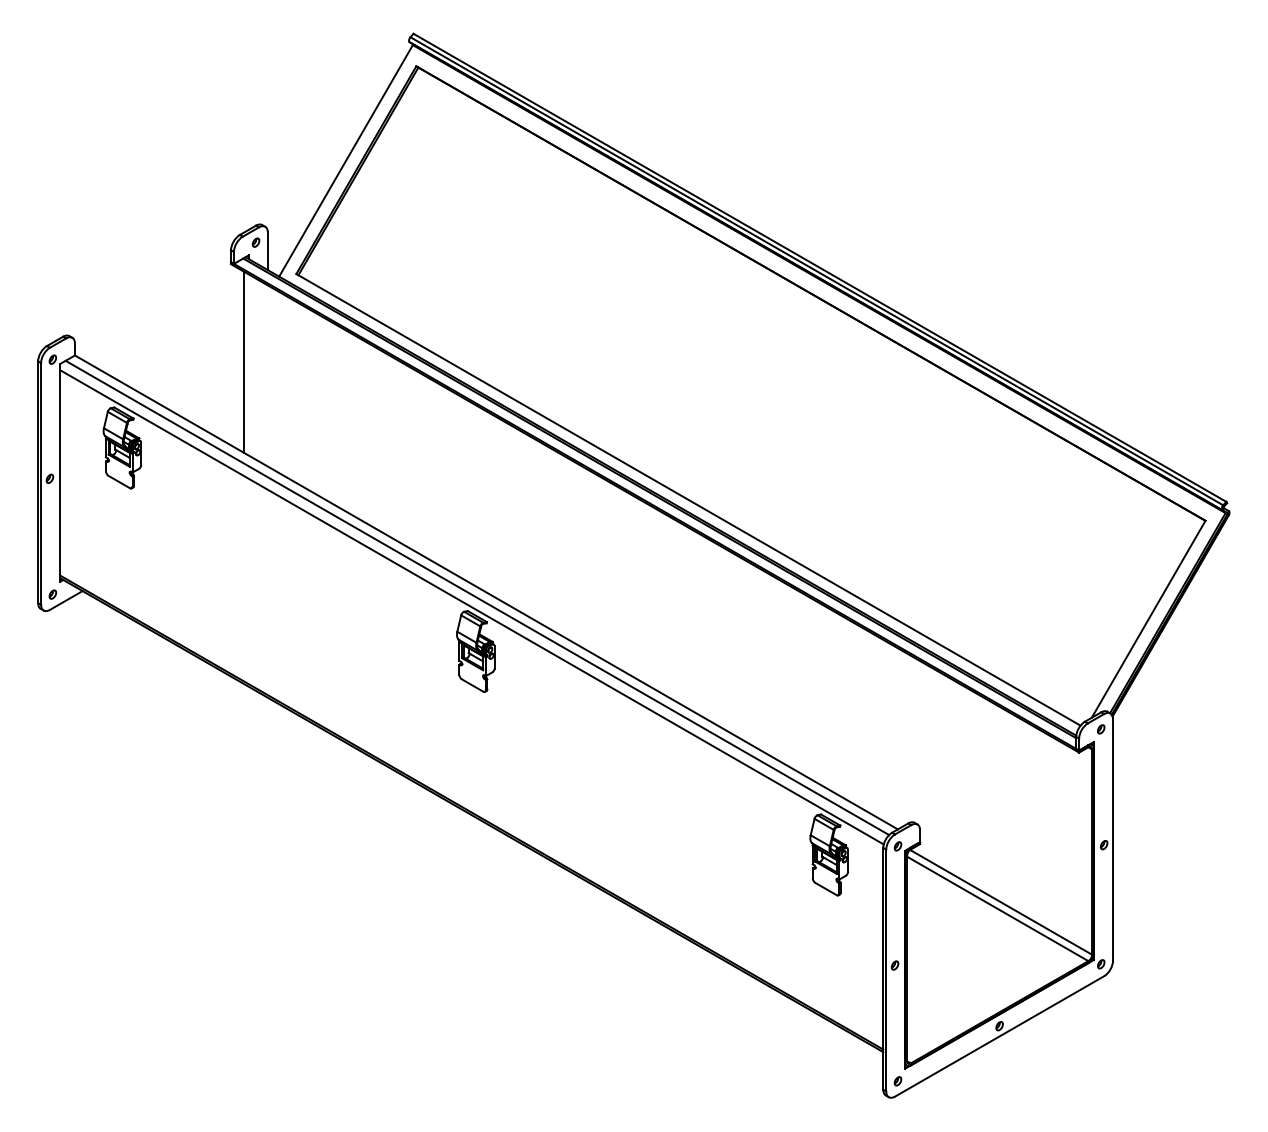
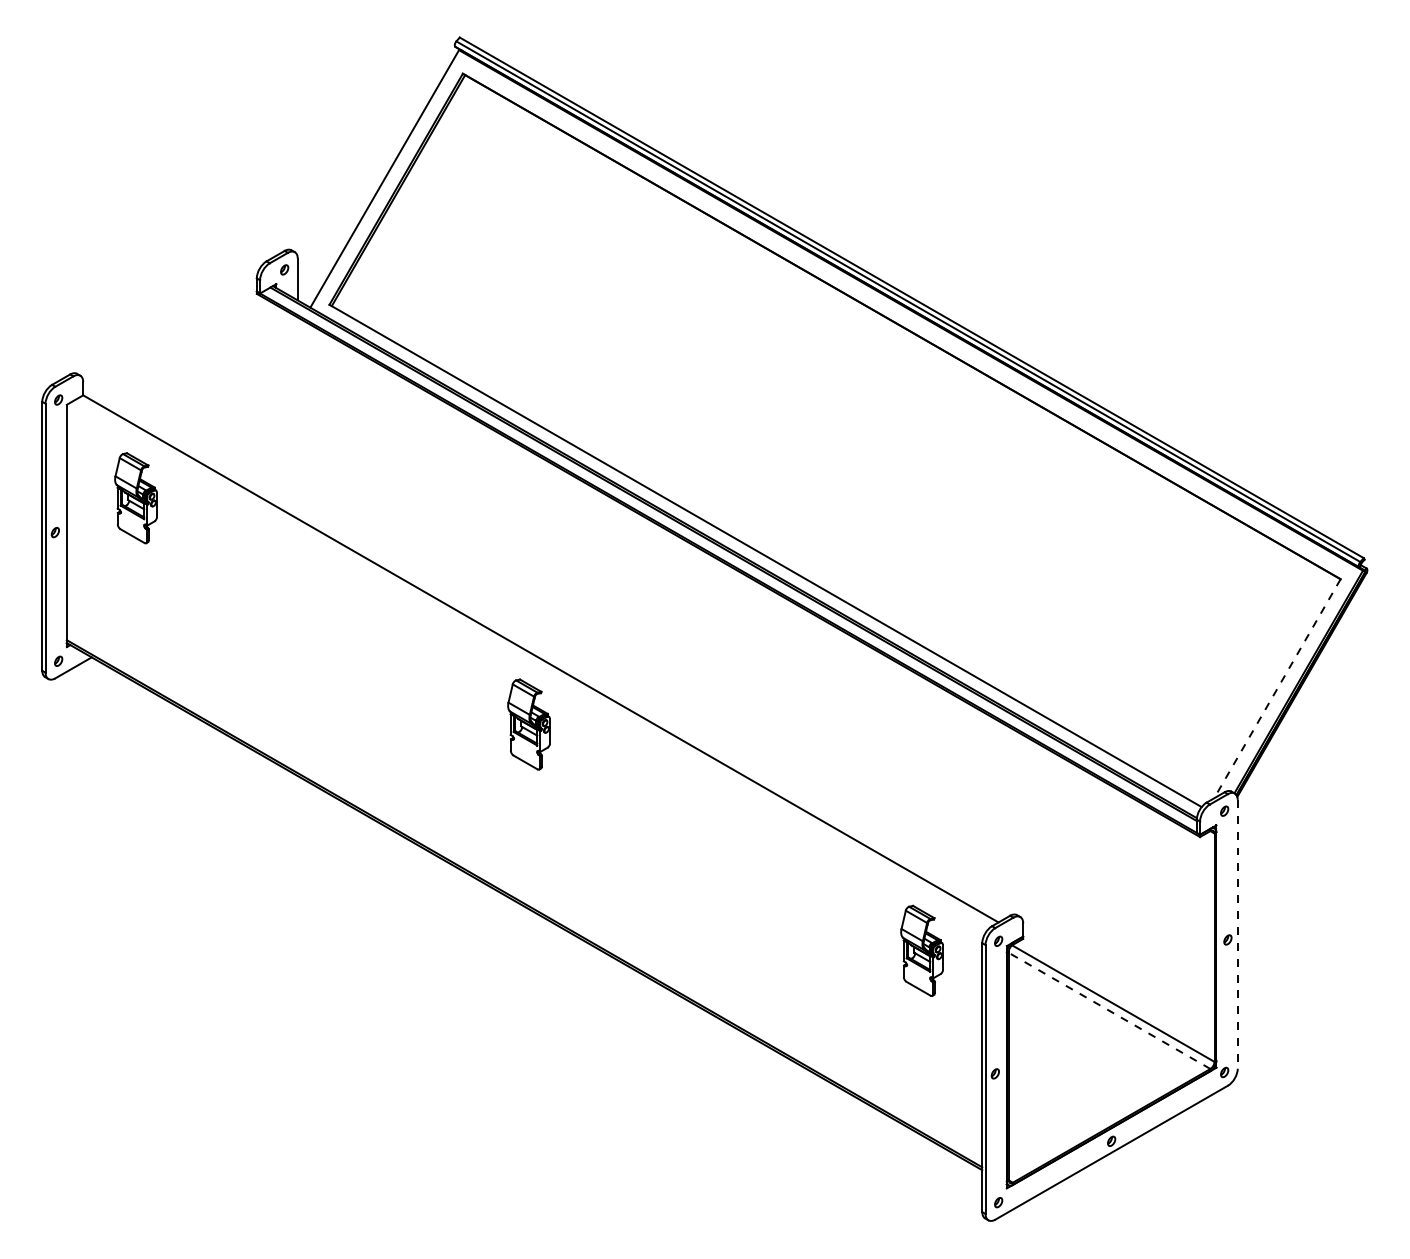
line: (244, 361) -> (271, 402), removed
line: (477, 597) -> (530, 664), removed
line: (471, 607) -> (524, 675), removed
line: (1148, 619) -> (1277, 689), solid -> dashed
line: (1112, 840) -> (1237, 934), solid -> dashed
line: (997, 908) -> (1109, 1010), solid -> dashed

